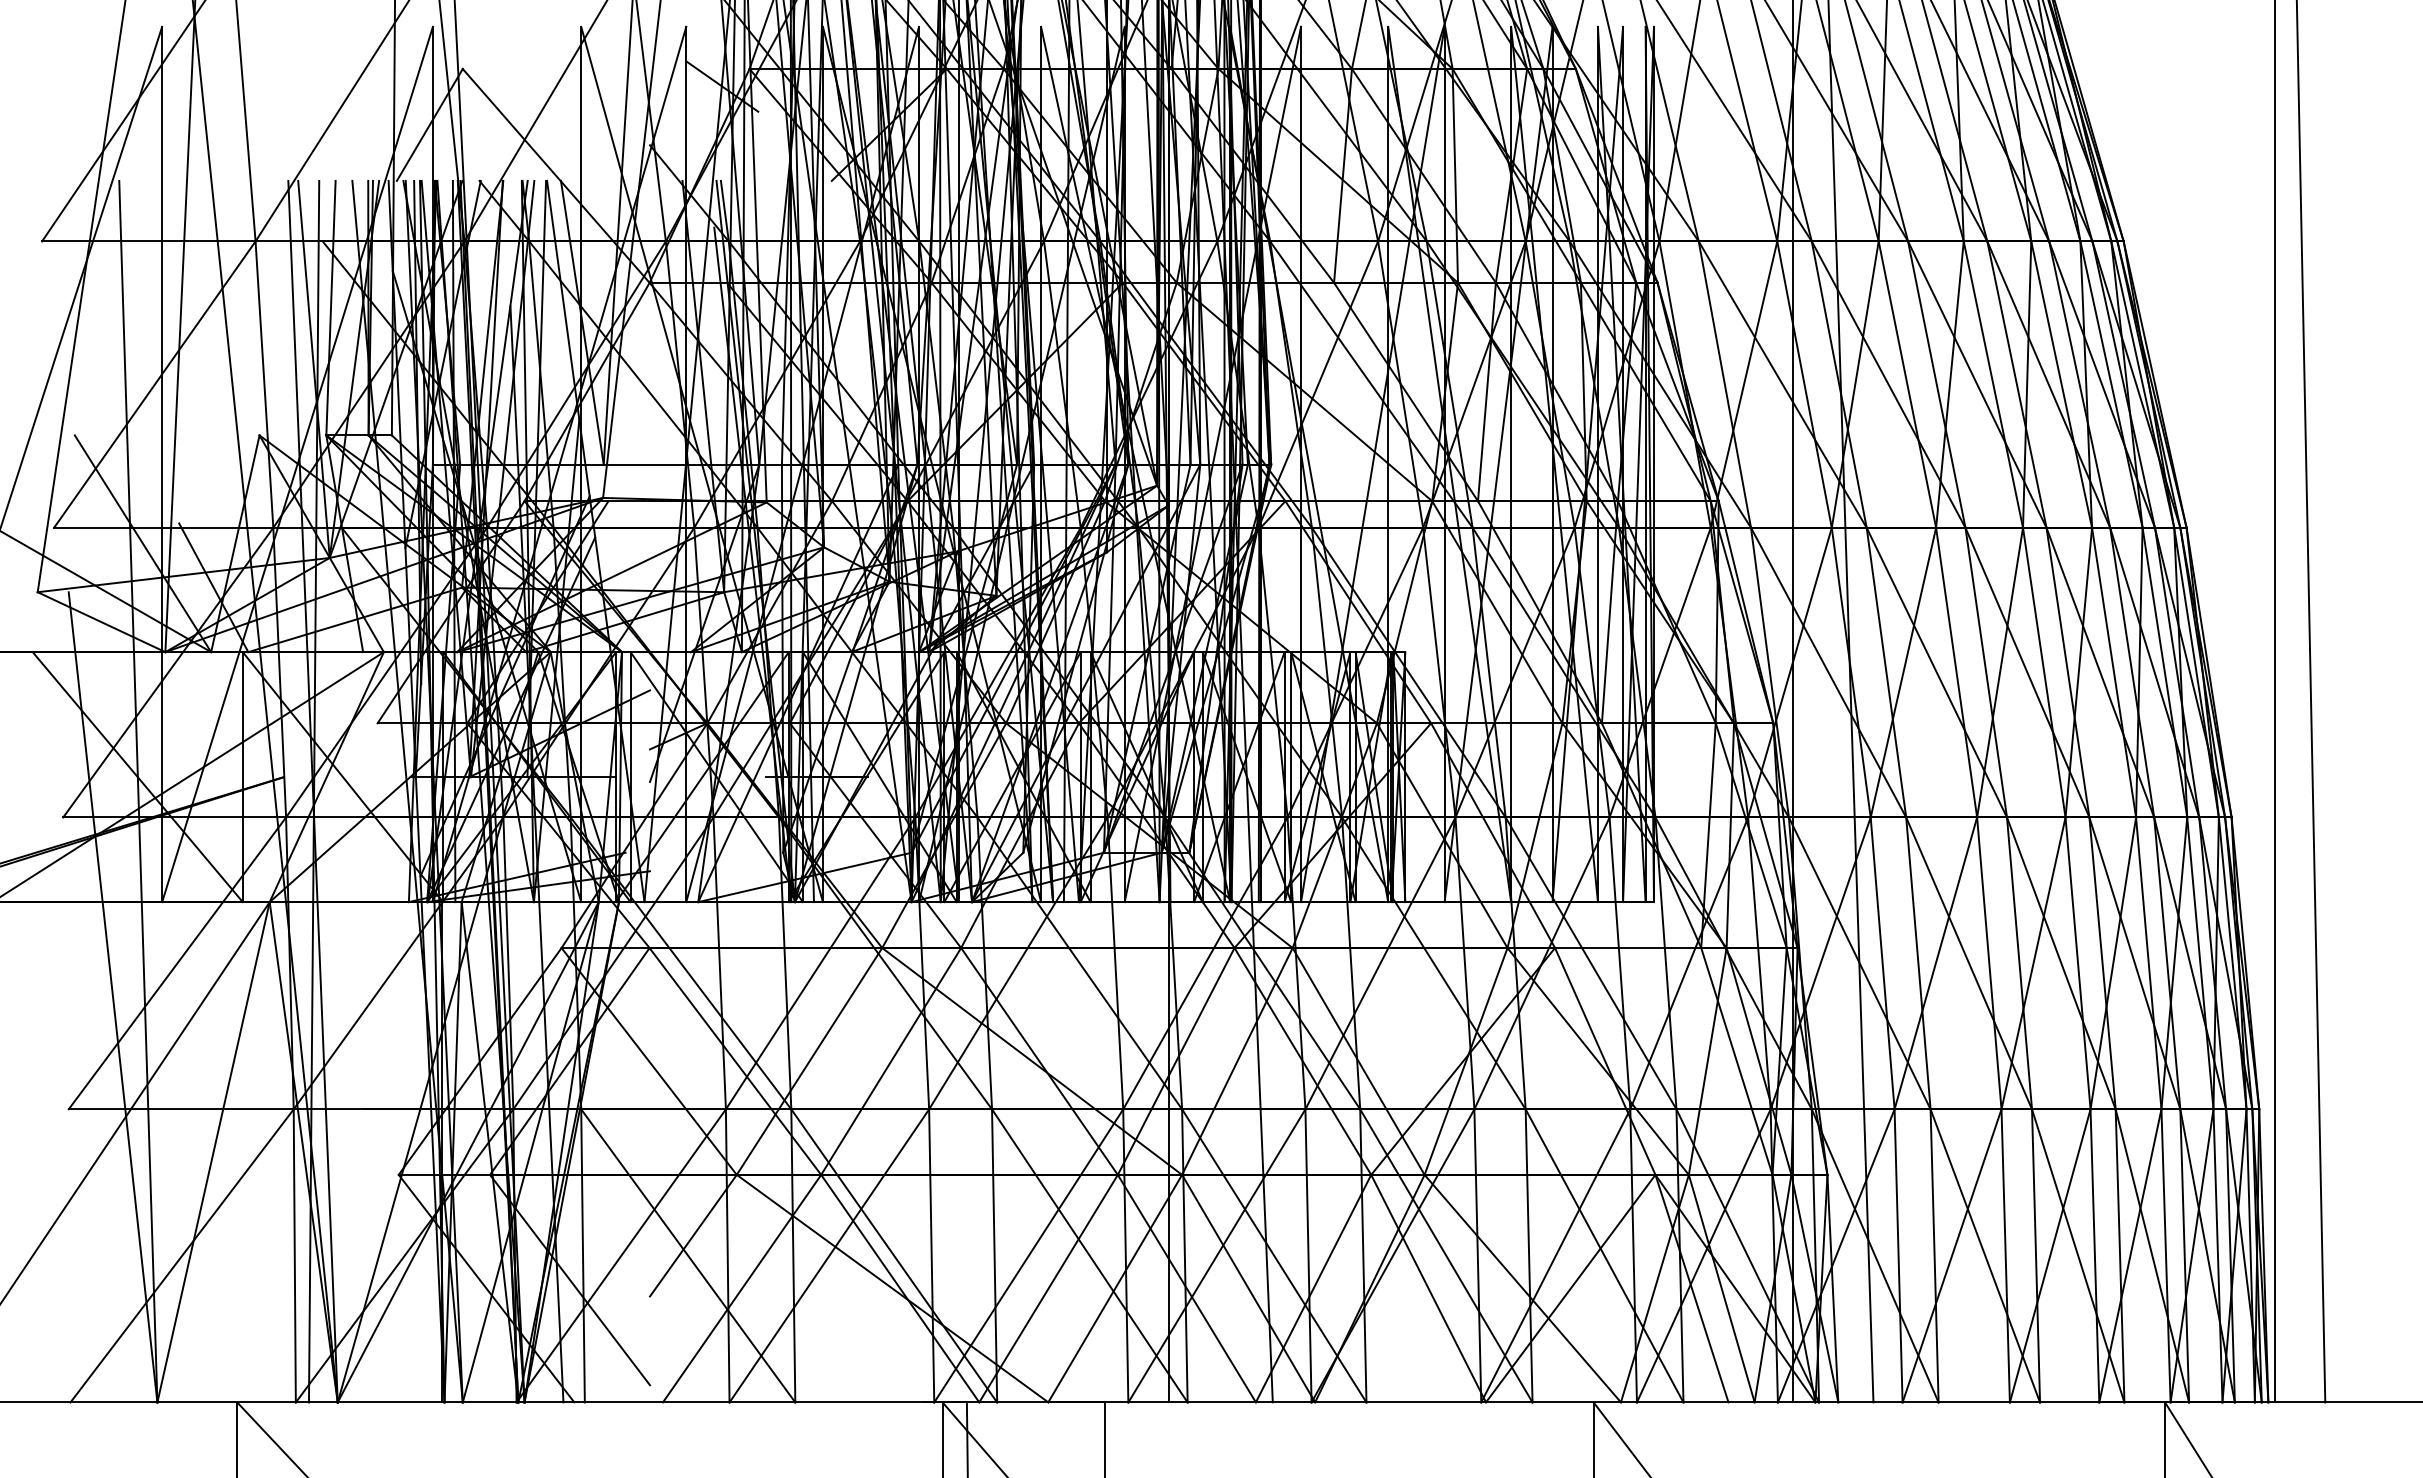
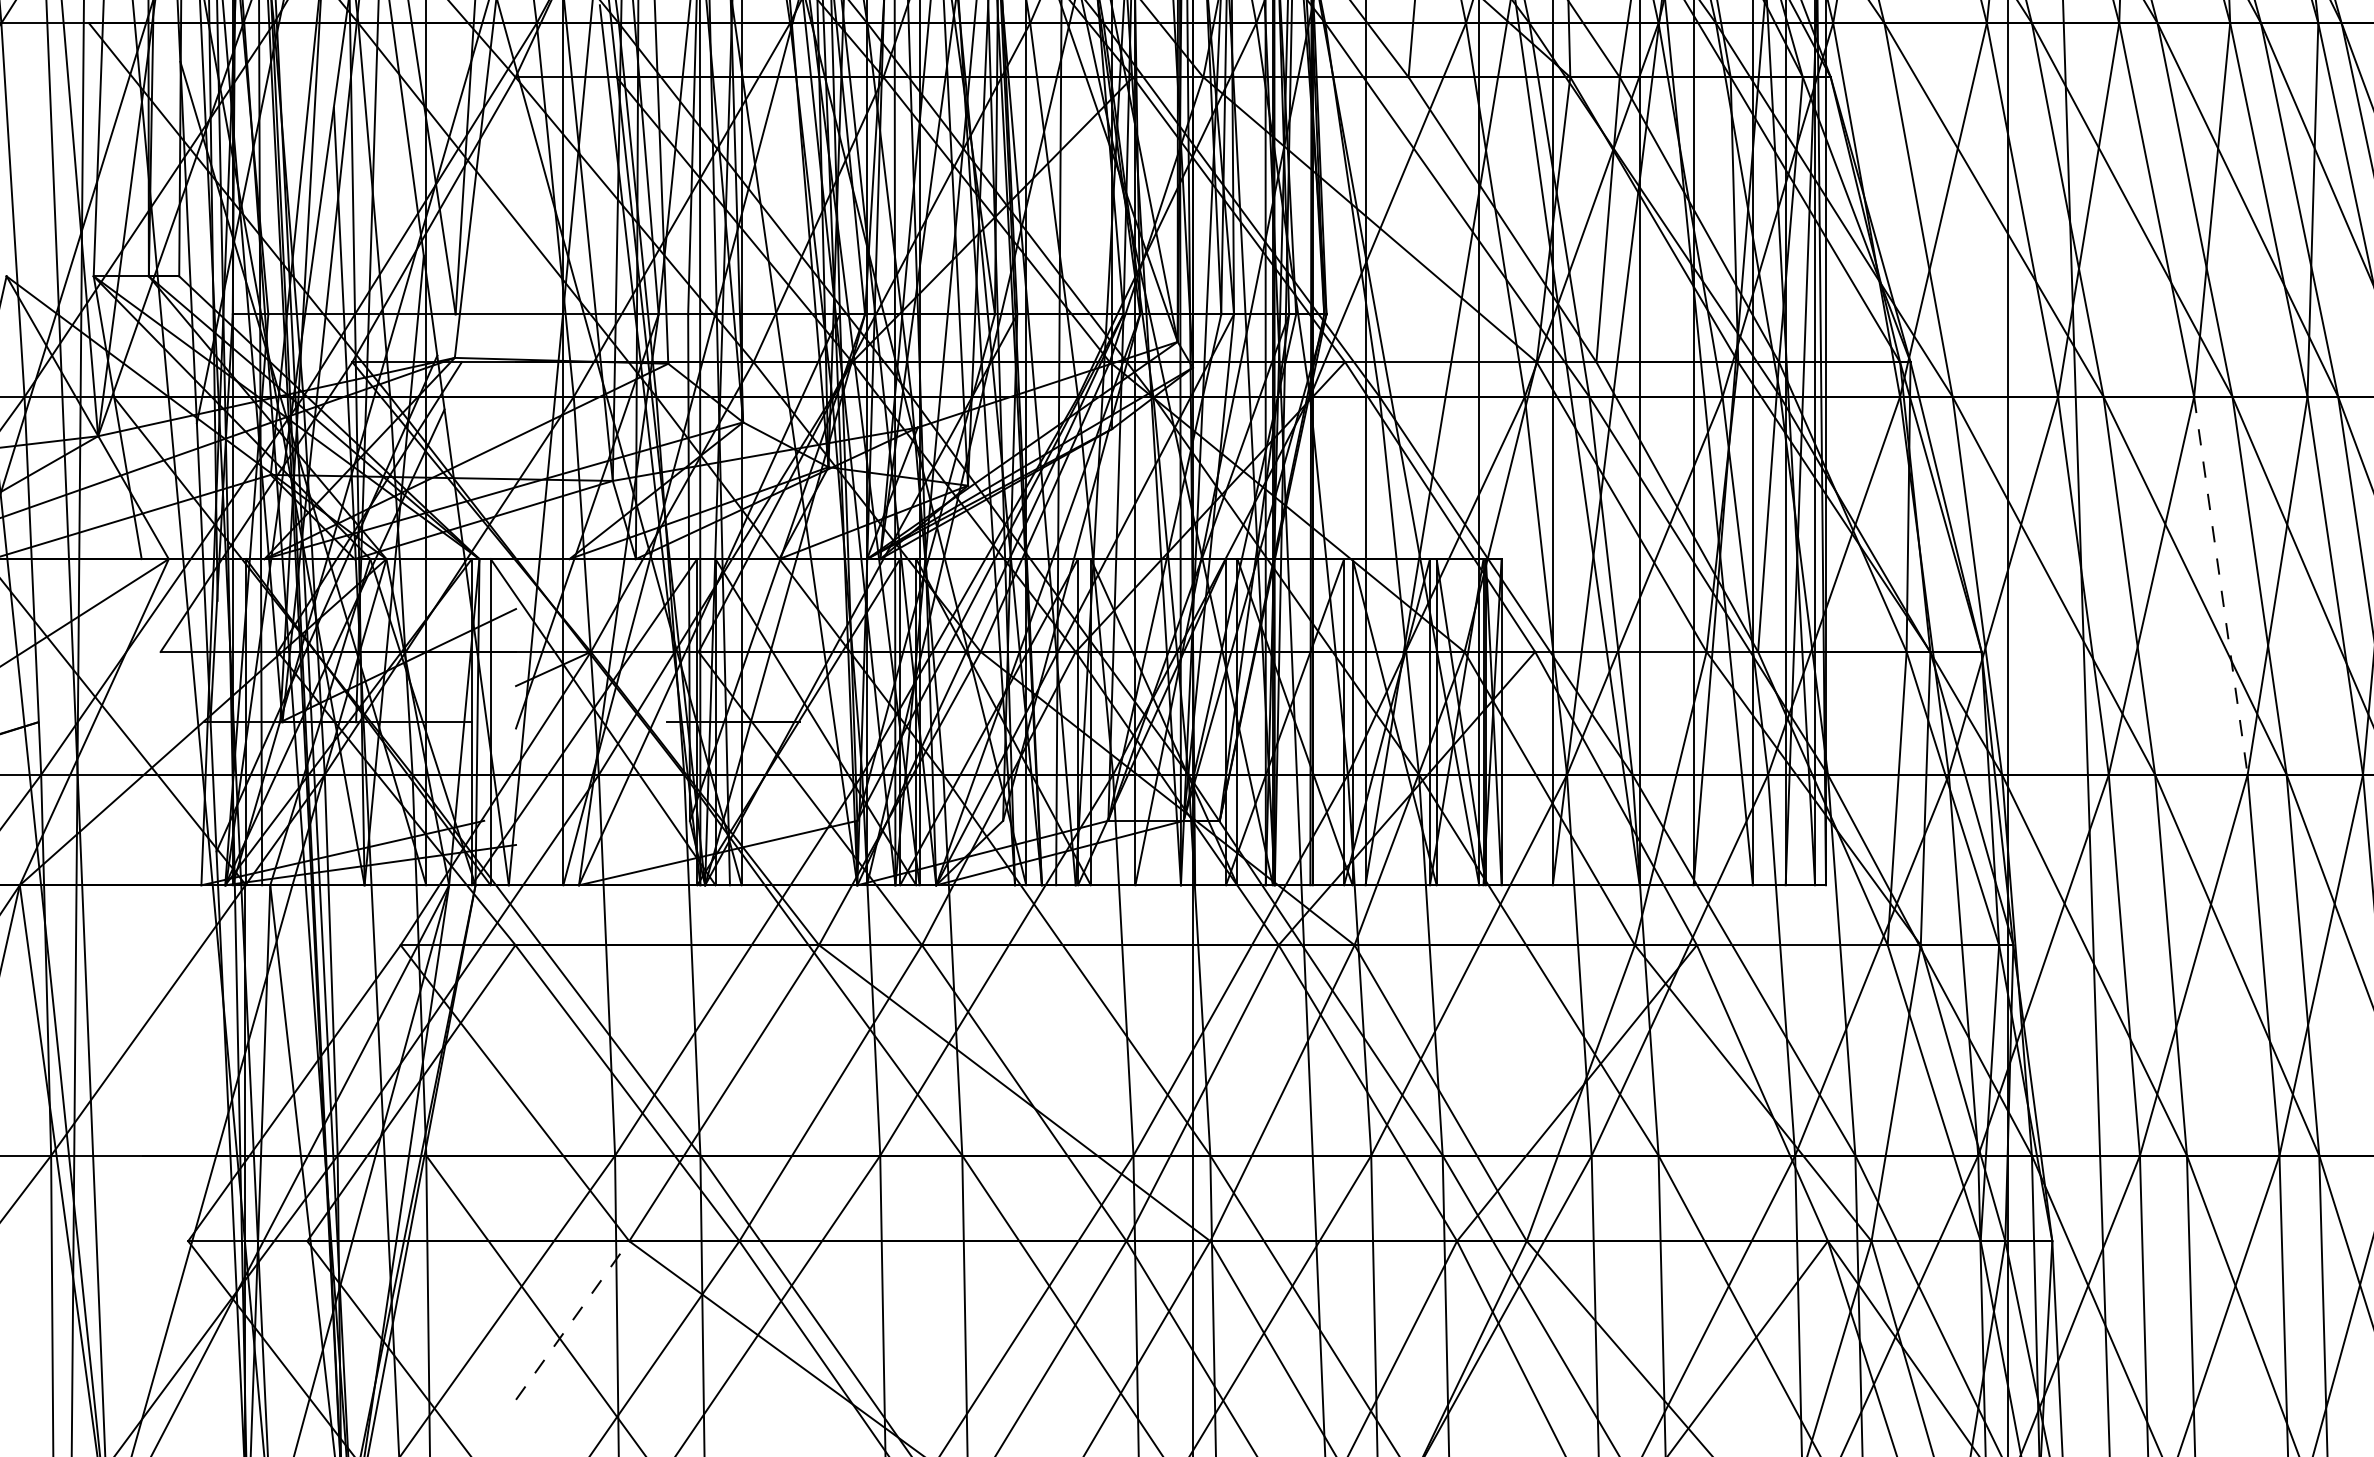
line: (1956, 673) -> (2220, 586), solid -> dashed
line: (693, 1235) -> (572, 1320), solid -> dashed

